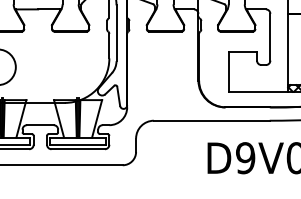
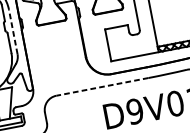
line: (116, 33) -> (13, 32), solid -> dashed
line: (211, 120) -> (102, 86), solid -> dashed

